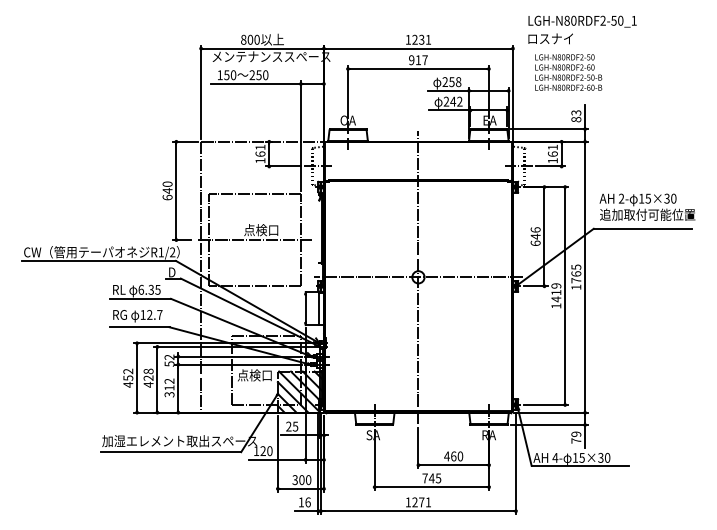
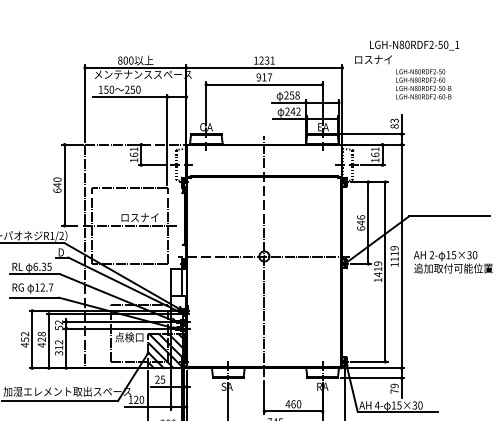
text: (582, 21) -> (414, 45), moved
text: (568, 72) -> (423, 84), moved
text: (647, 206) -> (453, 261), moved
text: (266, 230) -> (139, 217), 点検口 -> ロスナイ
text: (576, 273) -> (394, 253), 1765 -> 1119

